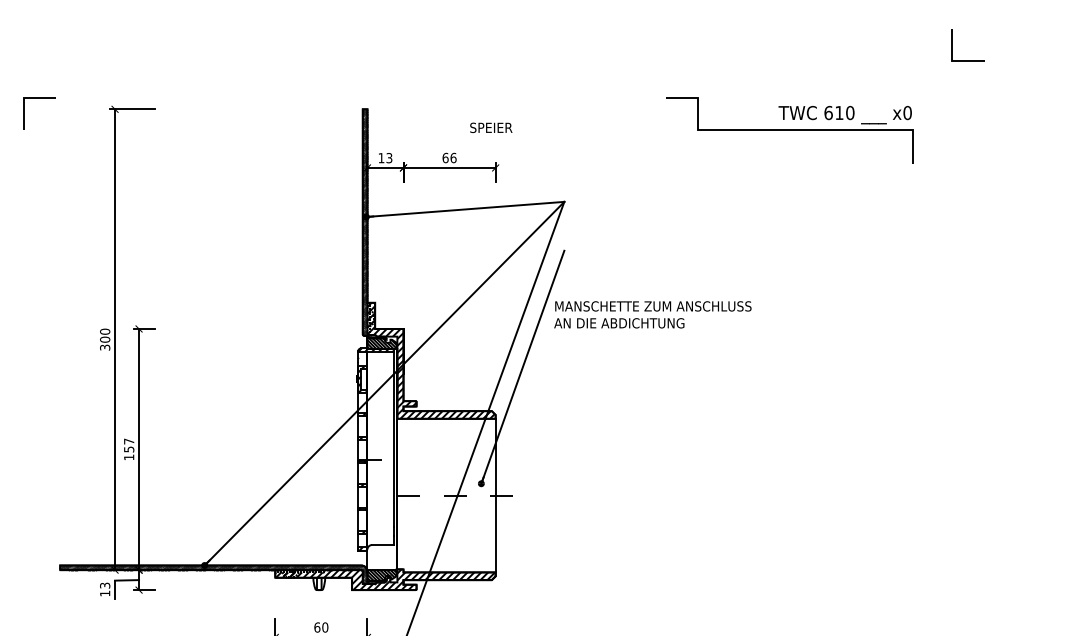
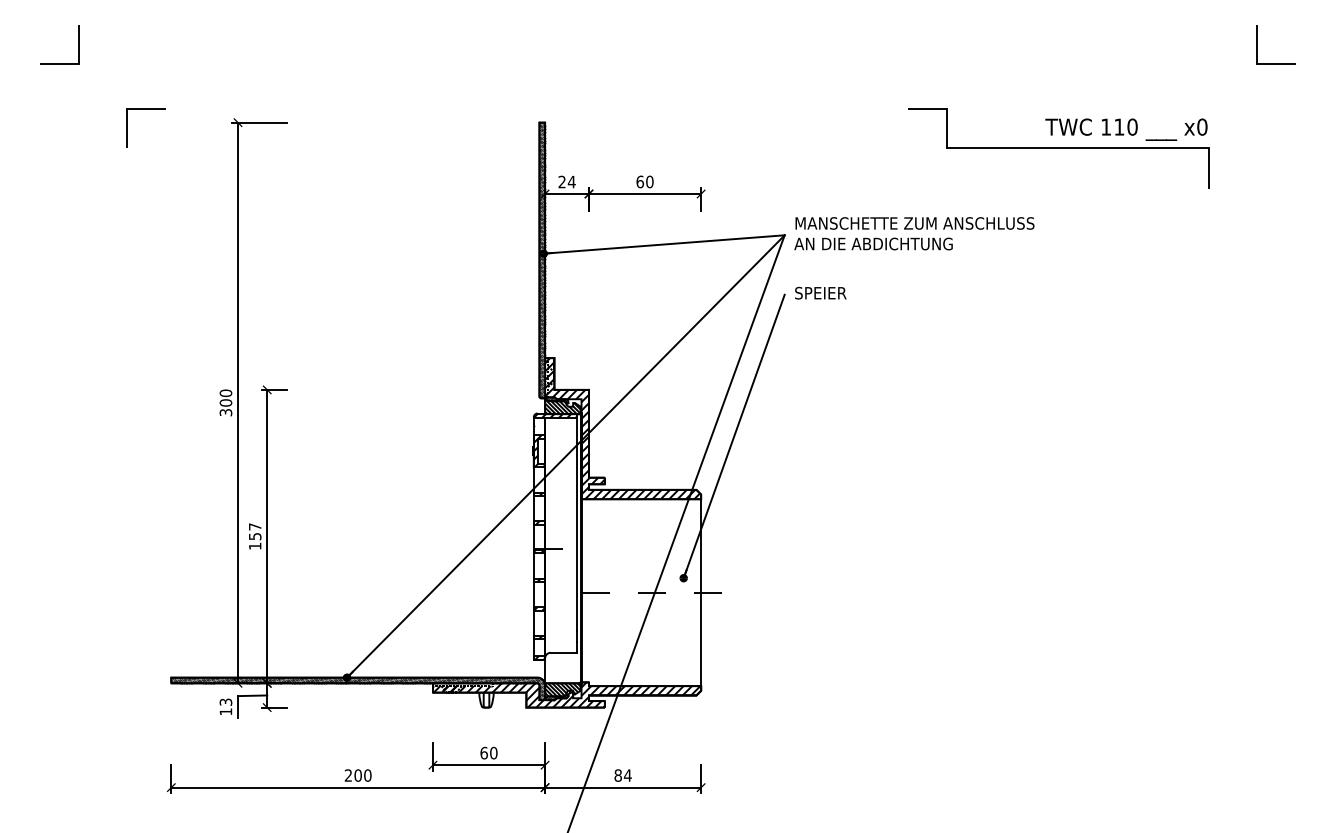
text: (828, 112) -> (1106, 126), 610 -> 110
text: (491, 127) -> (820, 292), moved
text: (385, 157) -> (566, 181), 13 -> 24
text: (453, 157) -> (649, 181), 66 -> 60
text: (652, 314) -> (914, 233), moved

